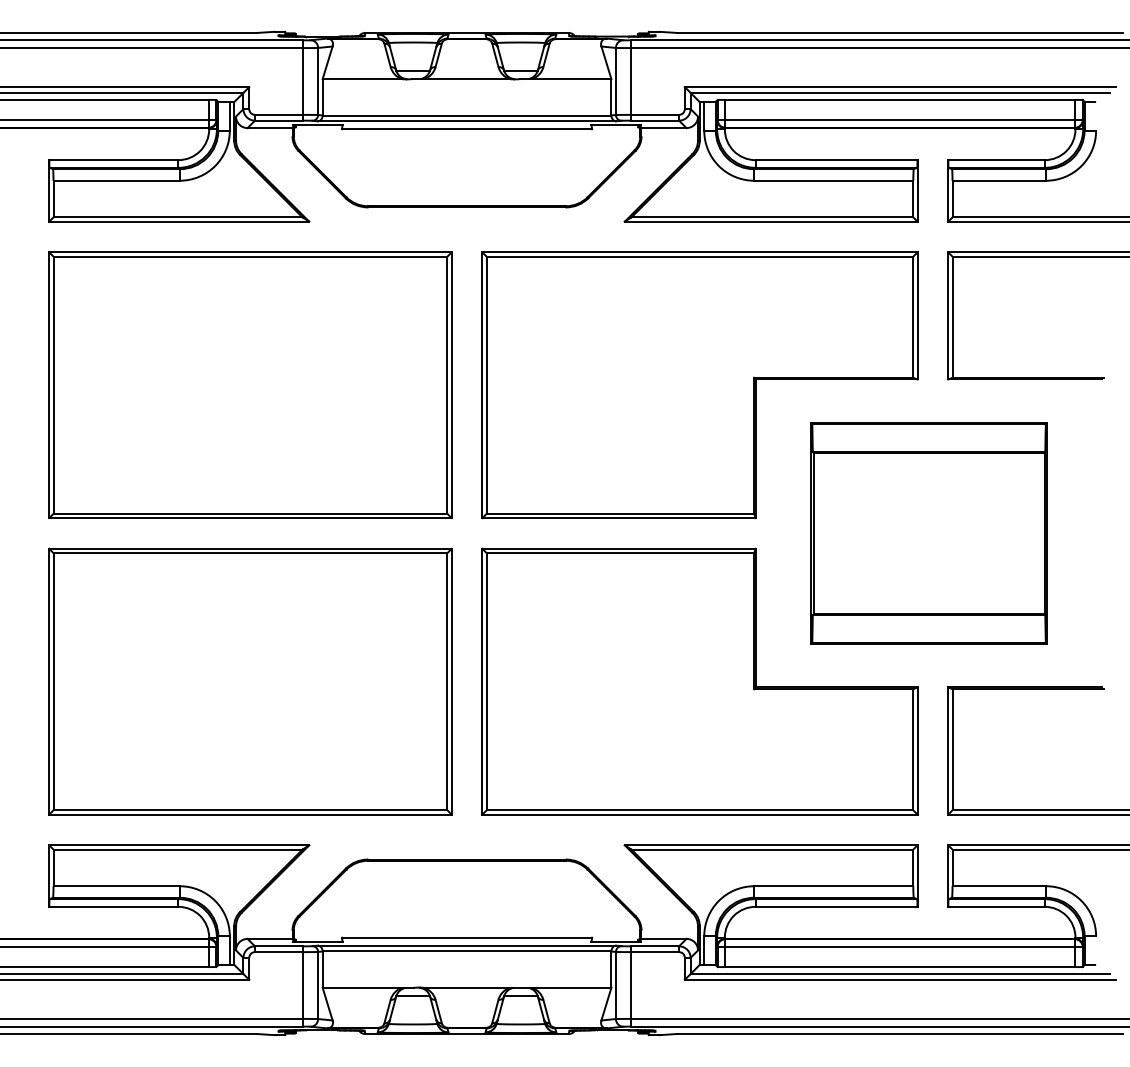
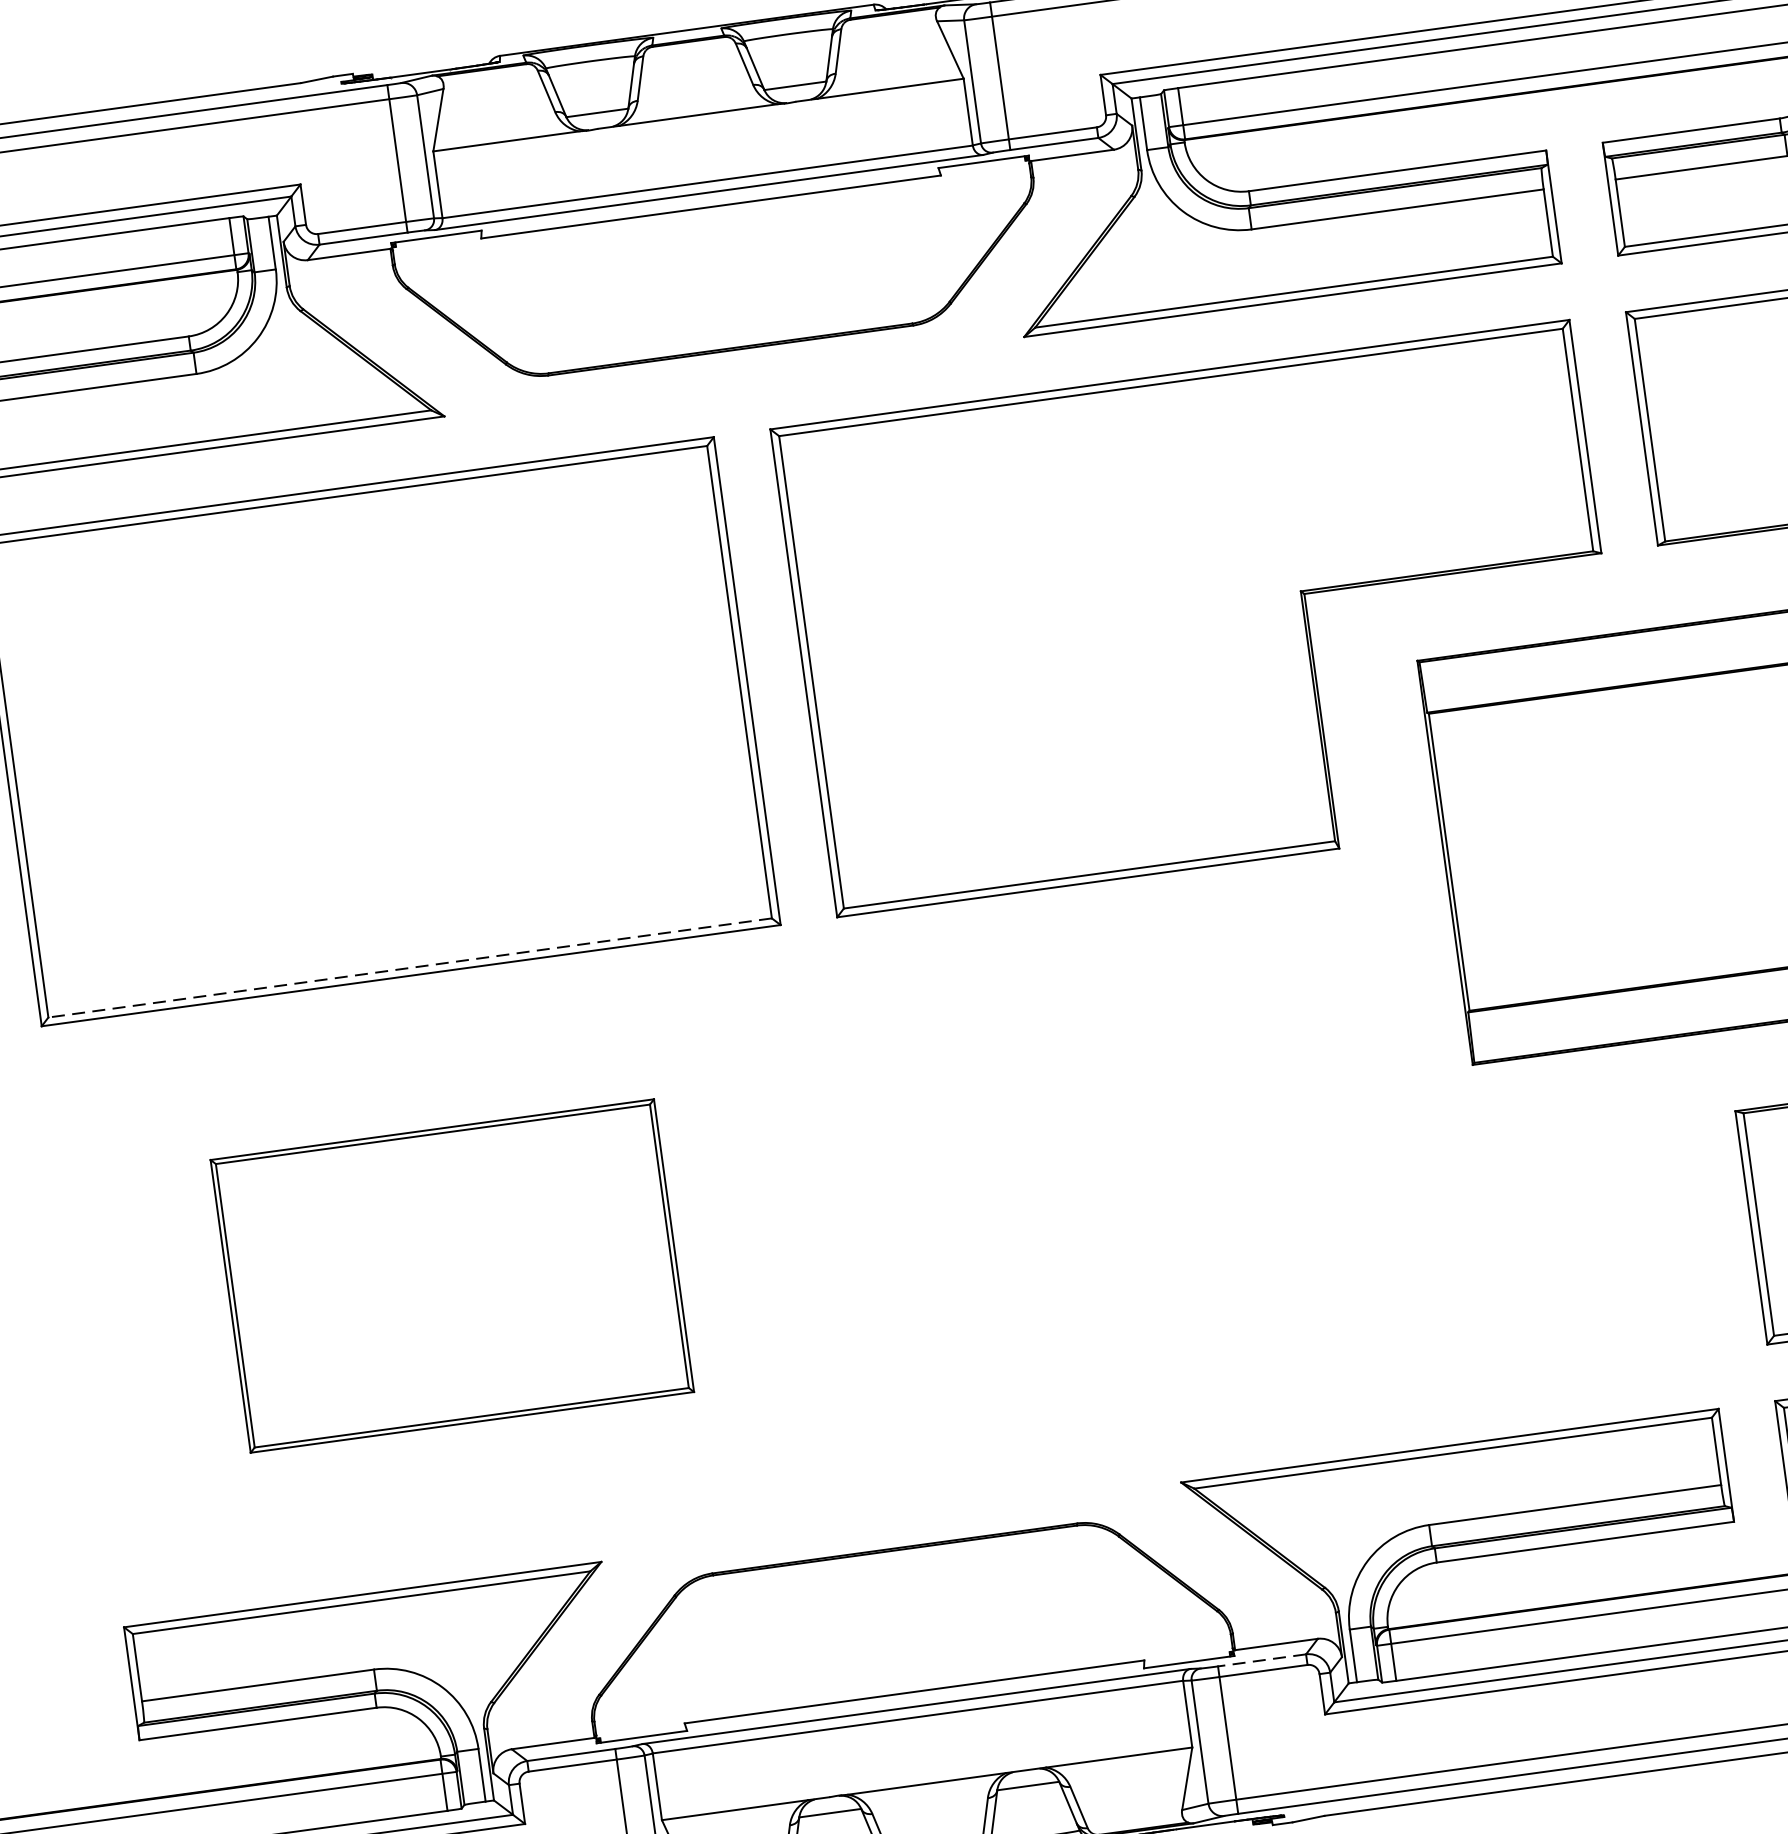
line: (250, 513) -> (410, 967), solid -> dashed
part: (250, 681) -> (452, 1275), size x0.6
part: (699, 681) -> (1276, 1162), removed
line: (655, 946) -> (1262, 1660), solid -> dashed

